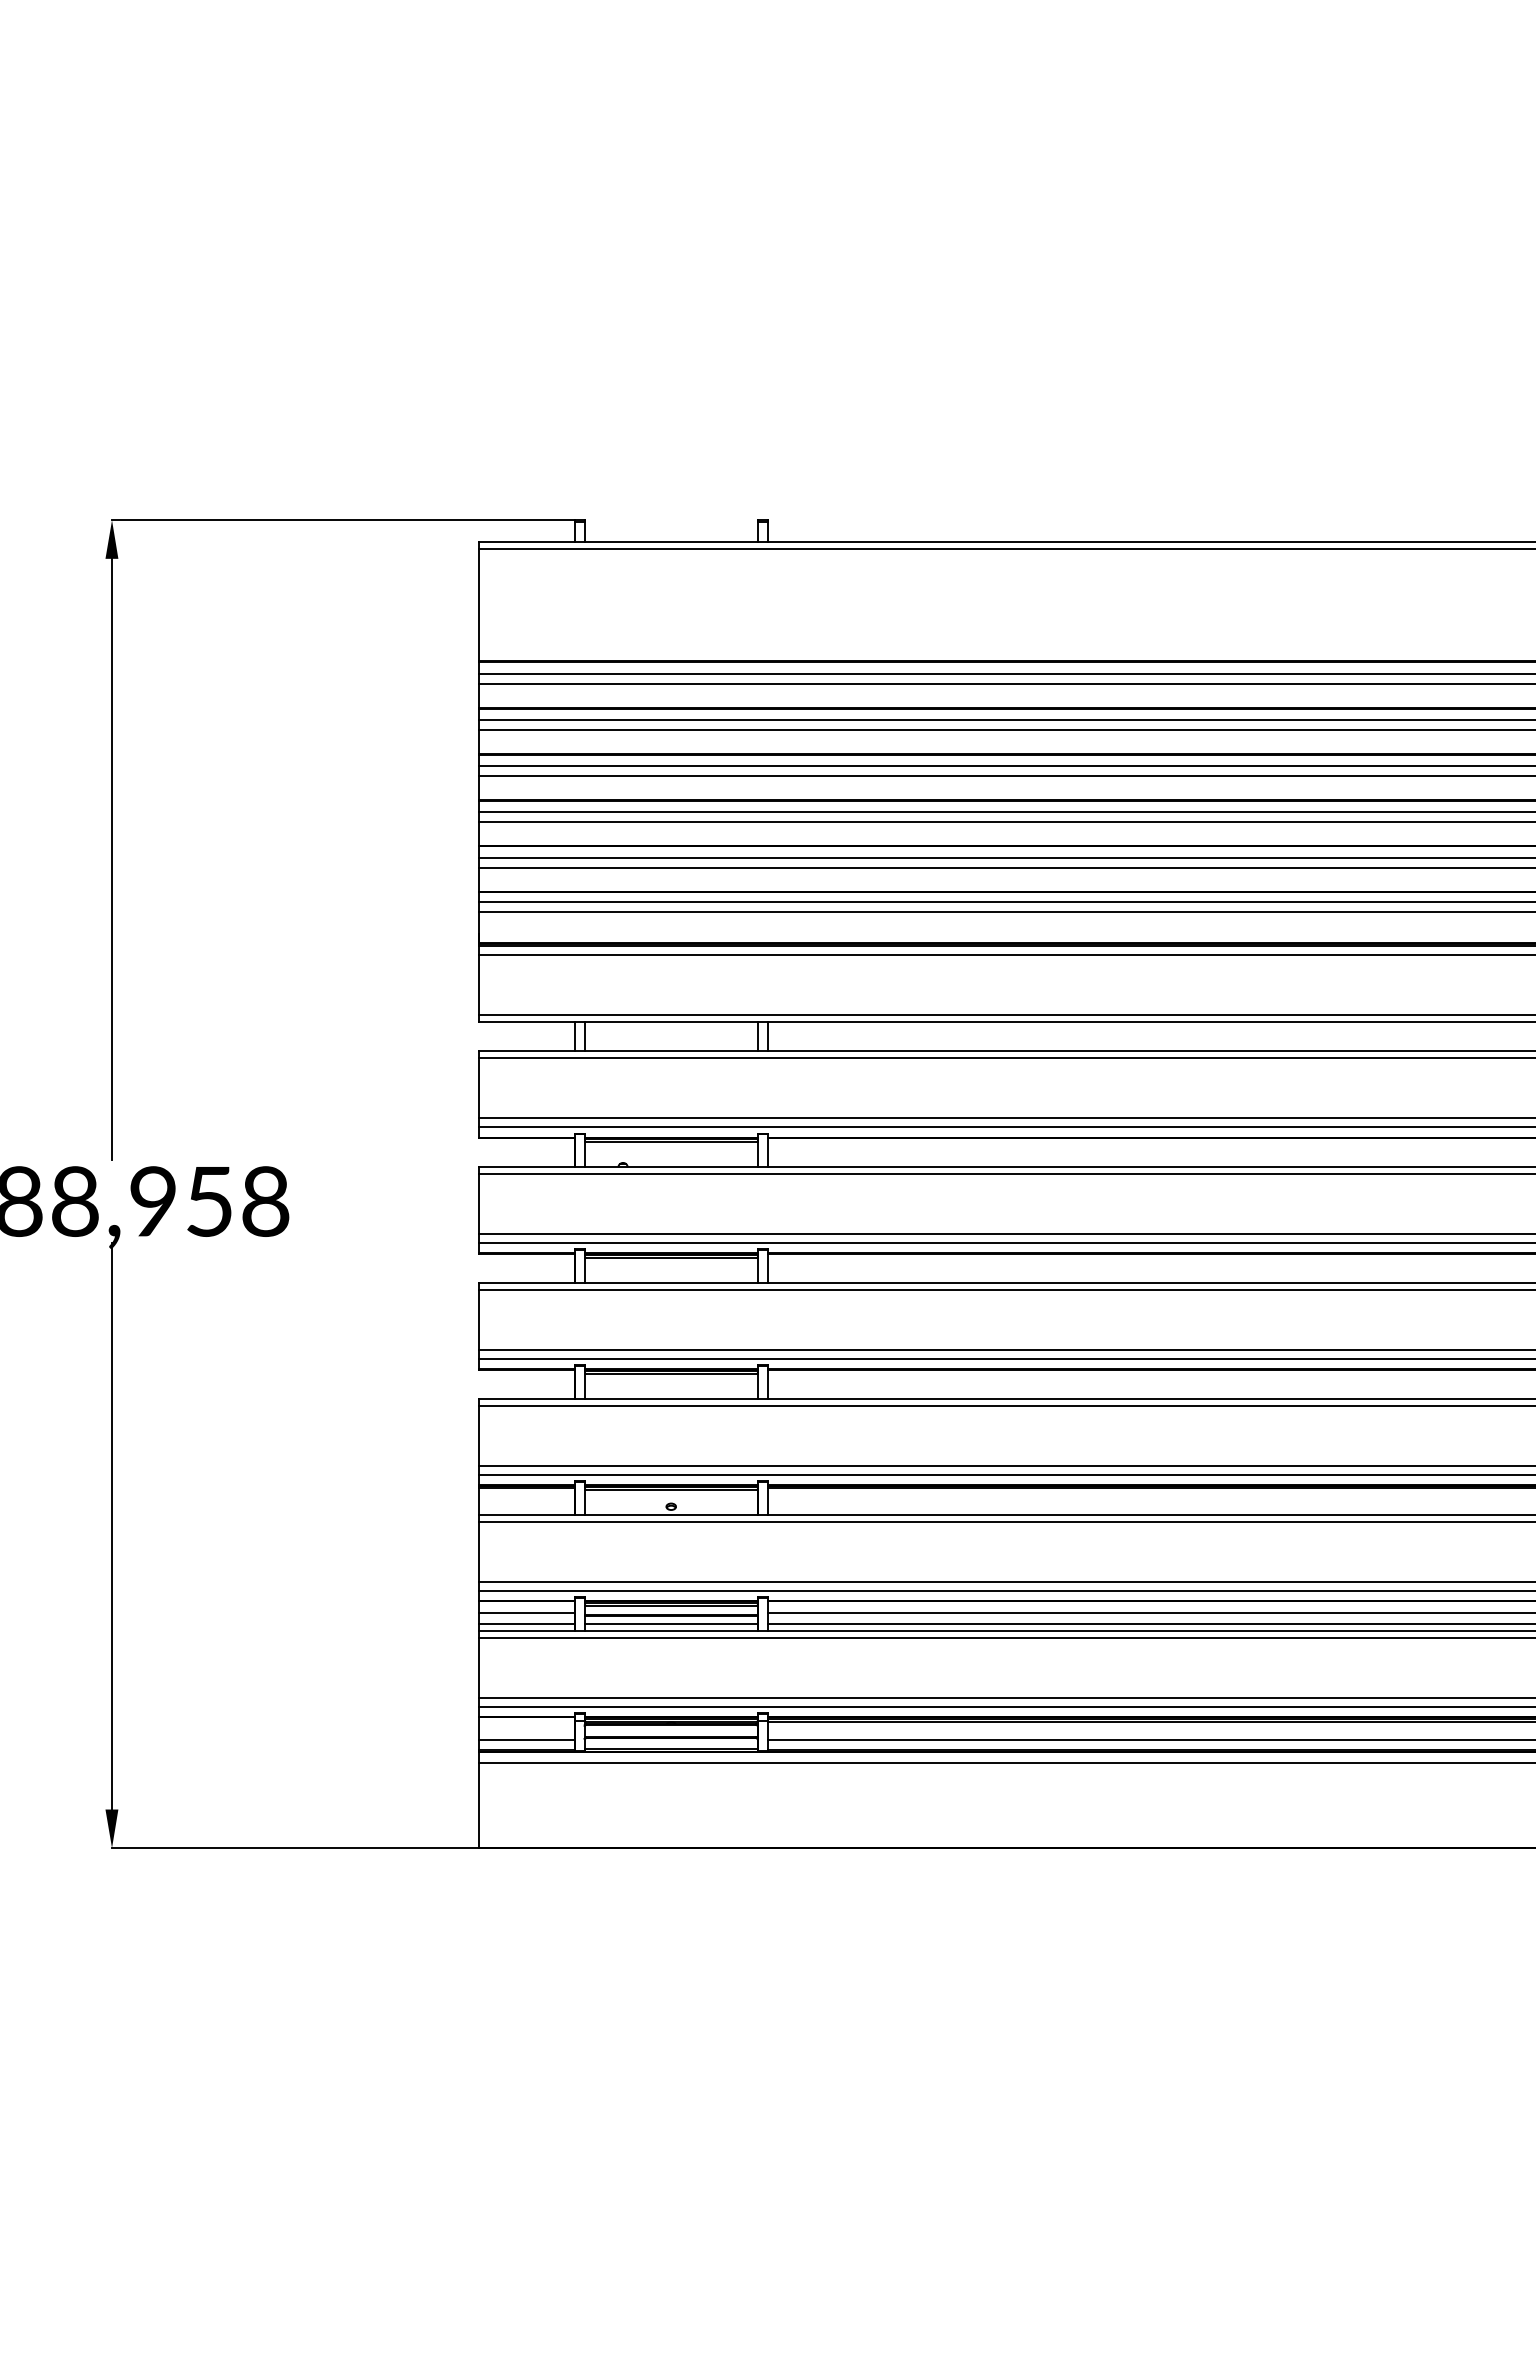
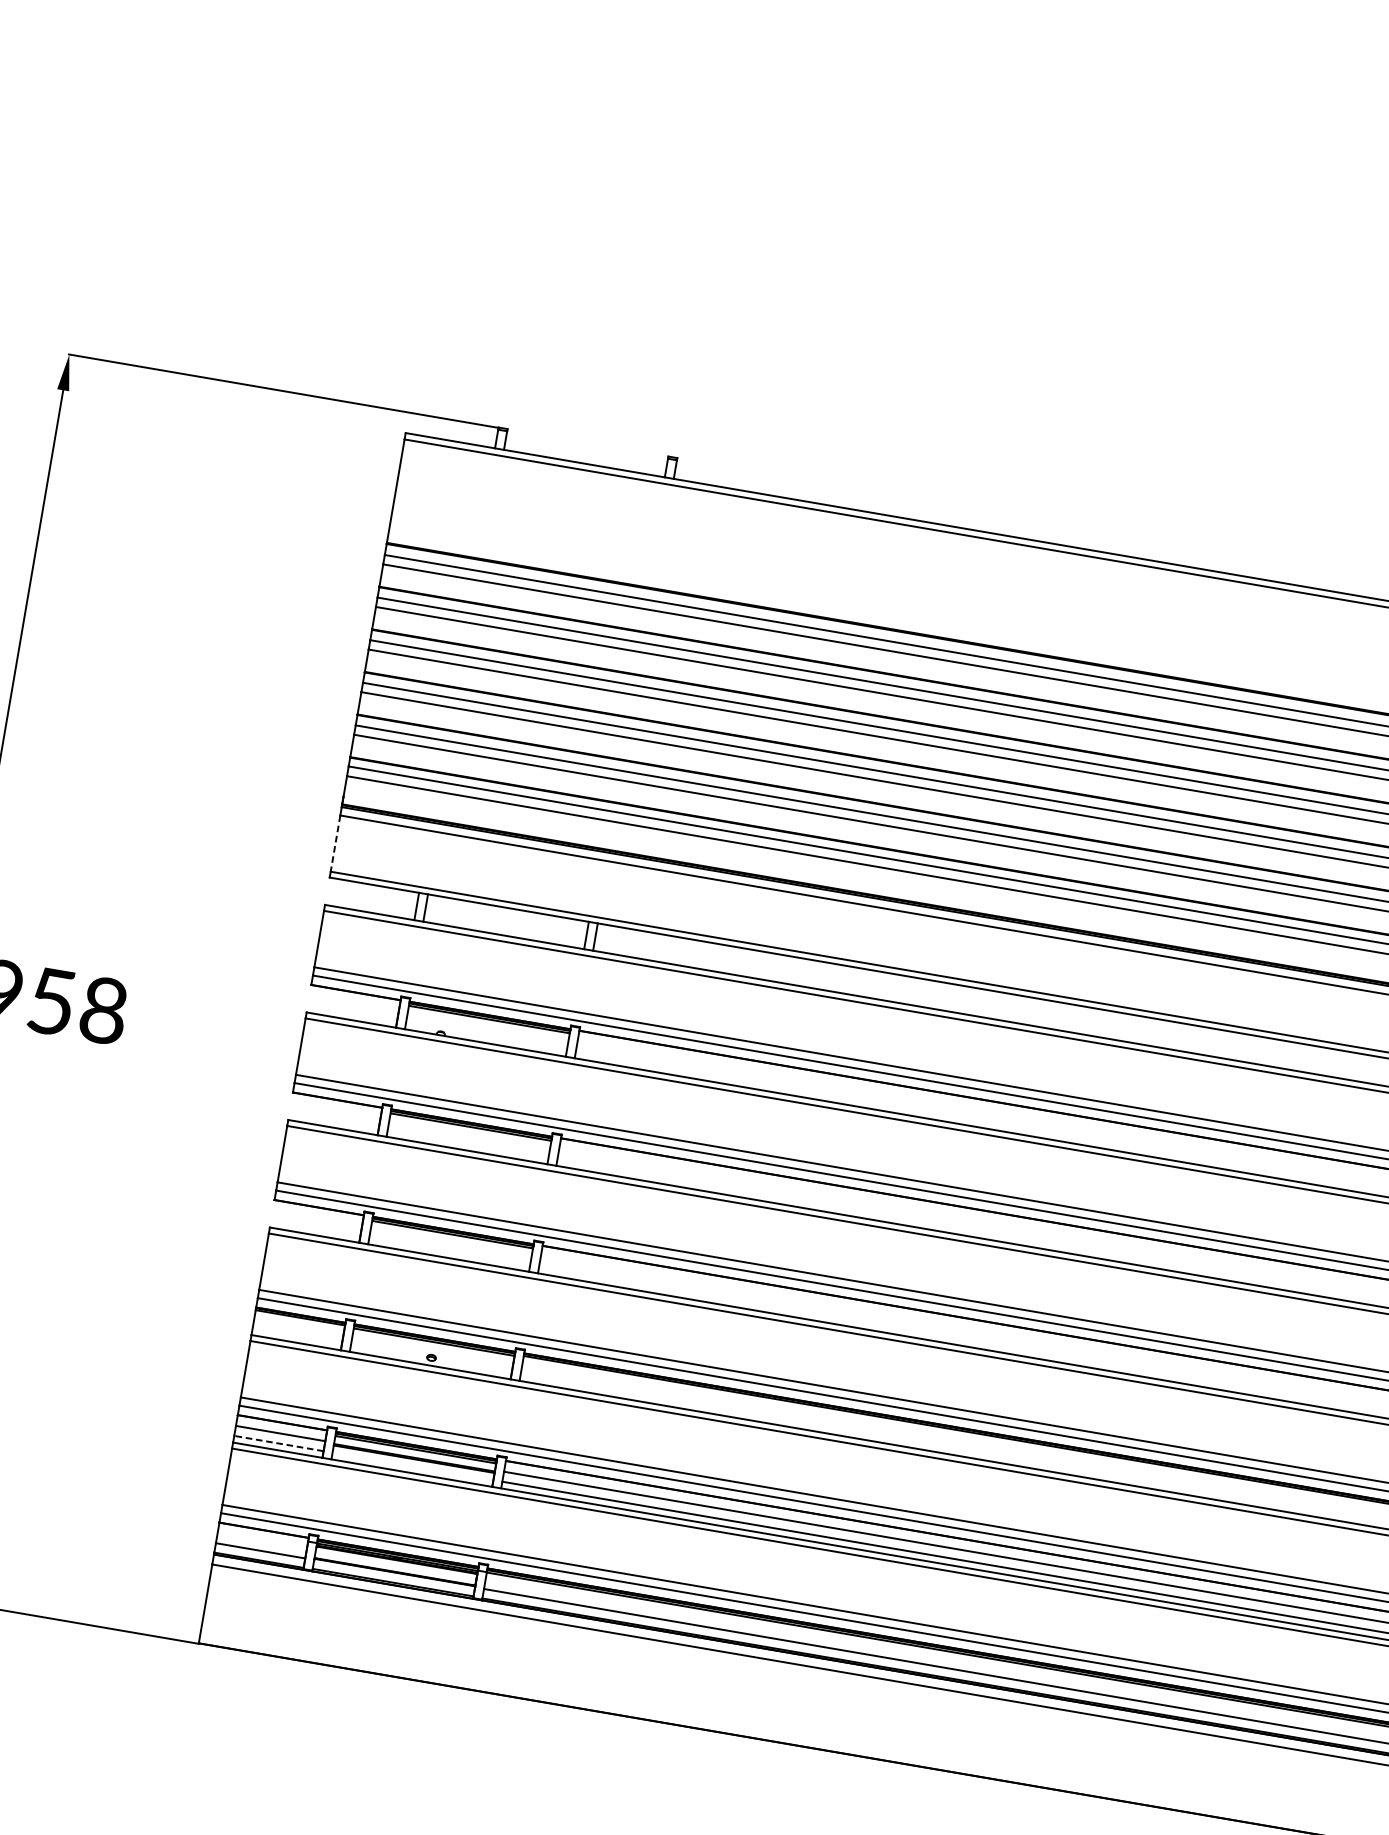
line: (478, 985) -> (335, 843), solid -> dashed
line: (526, 1623) -> (278, 1443), solid -> dashed
line: (670, 1623) -> (412, 1466), removed

